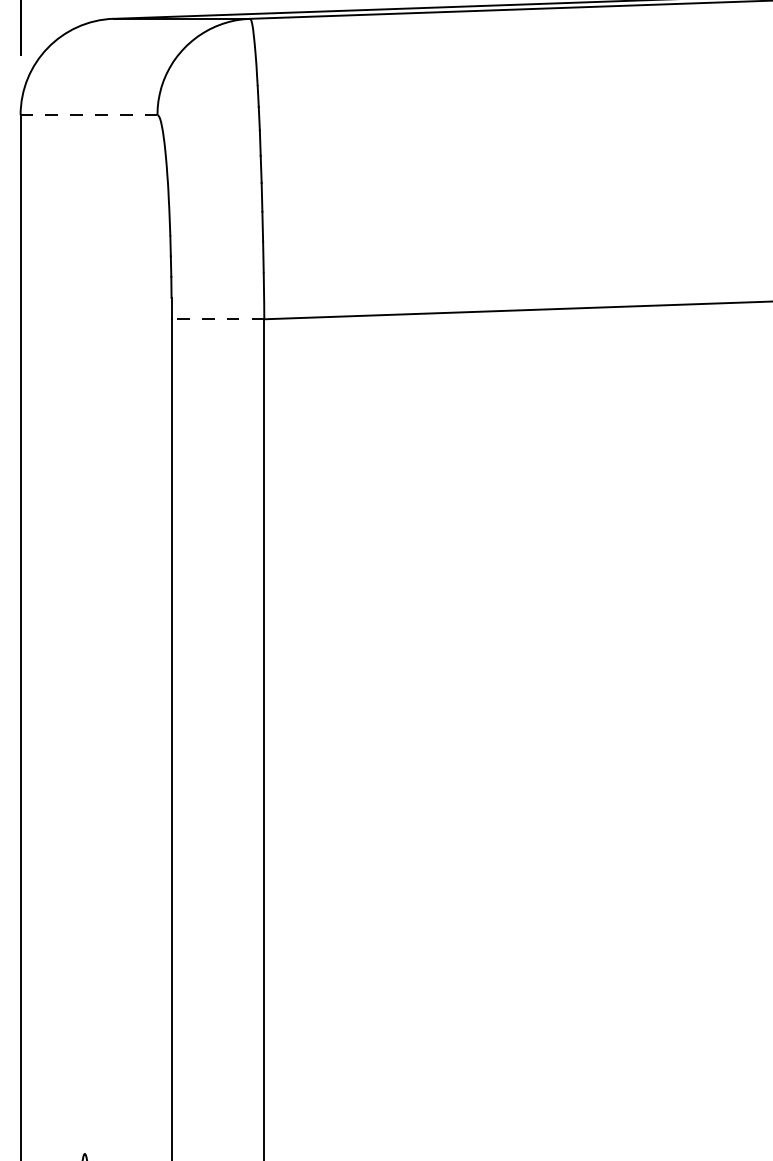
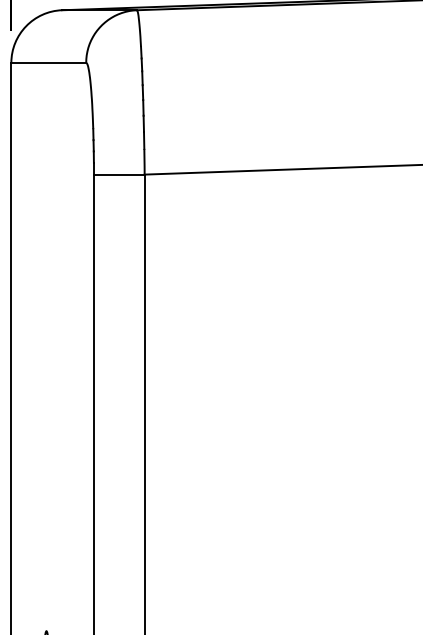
line: (90, 114) -> (49, 62), dashed -> solid
line: (216, 319) -> (118, 174), dashed -> solid

